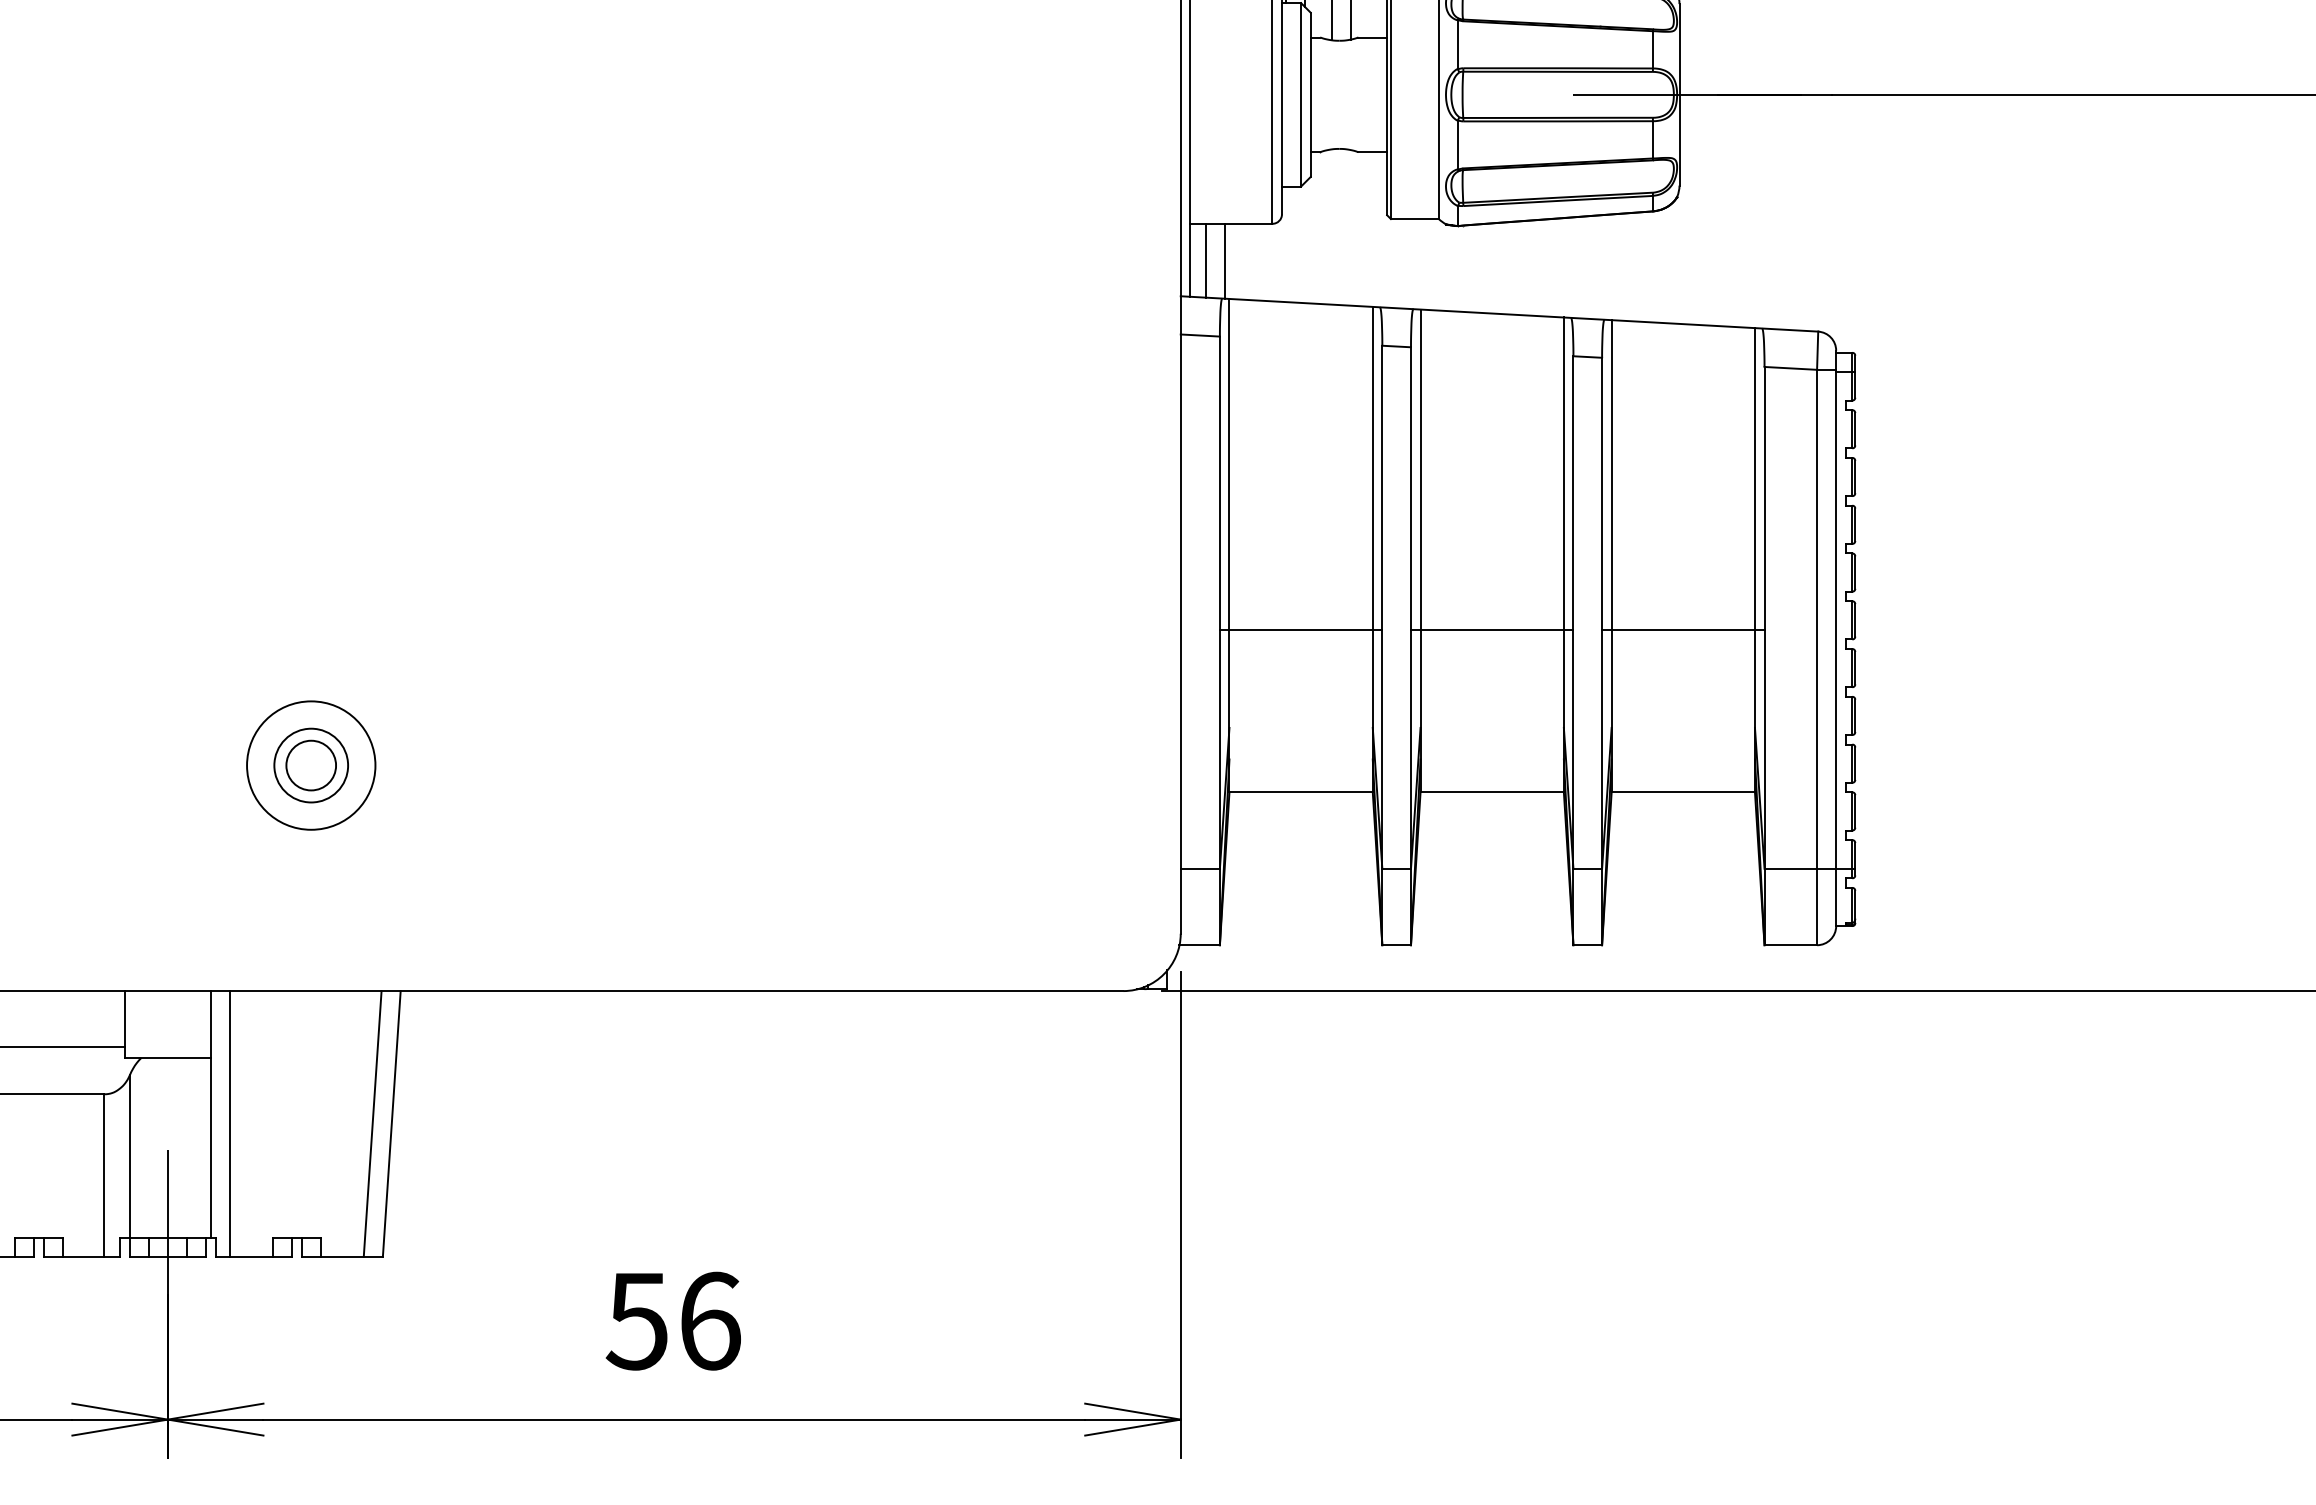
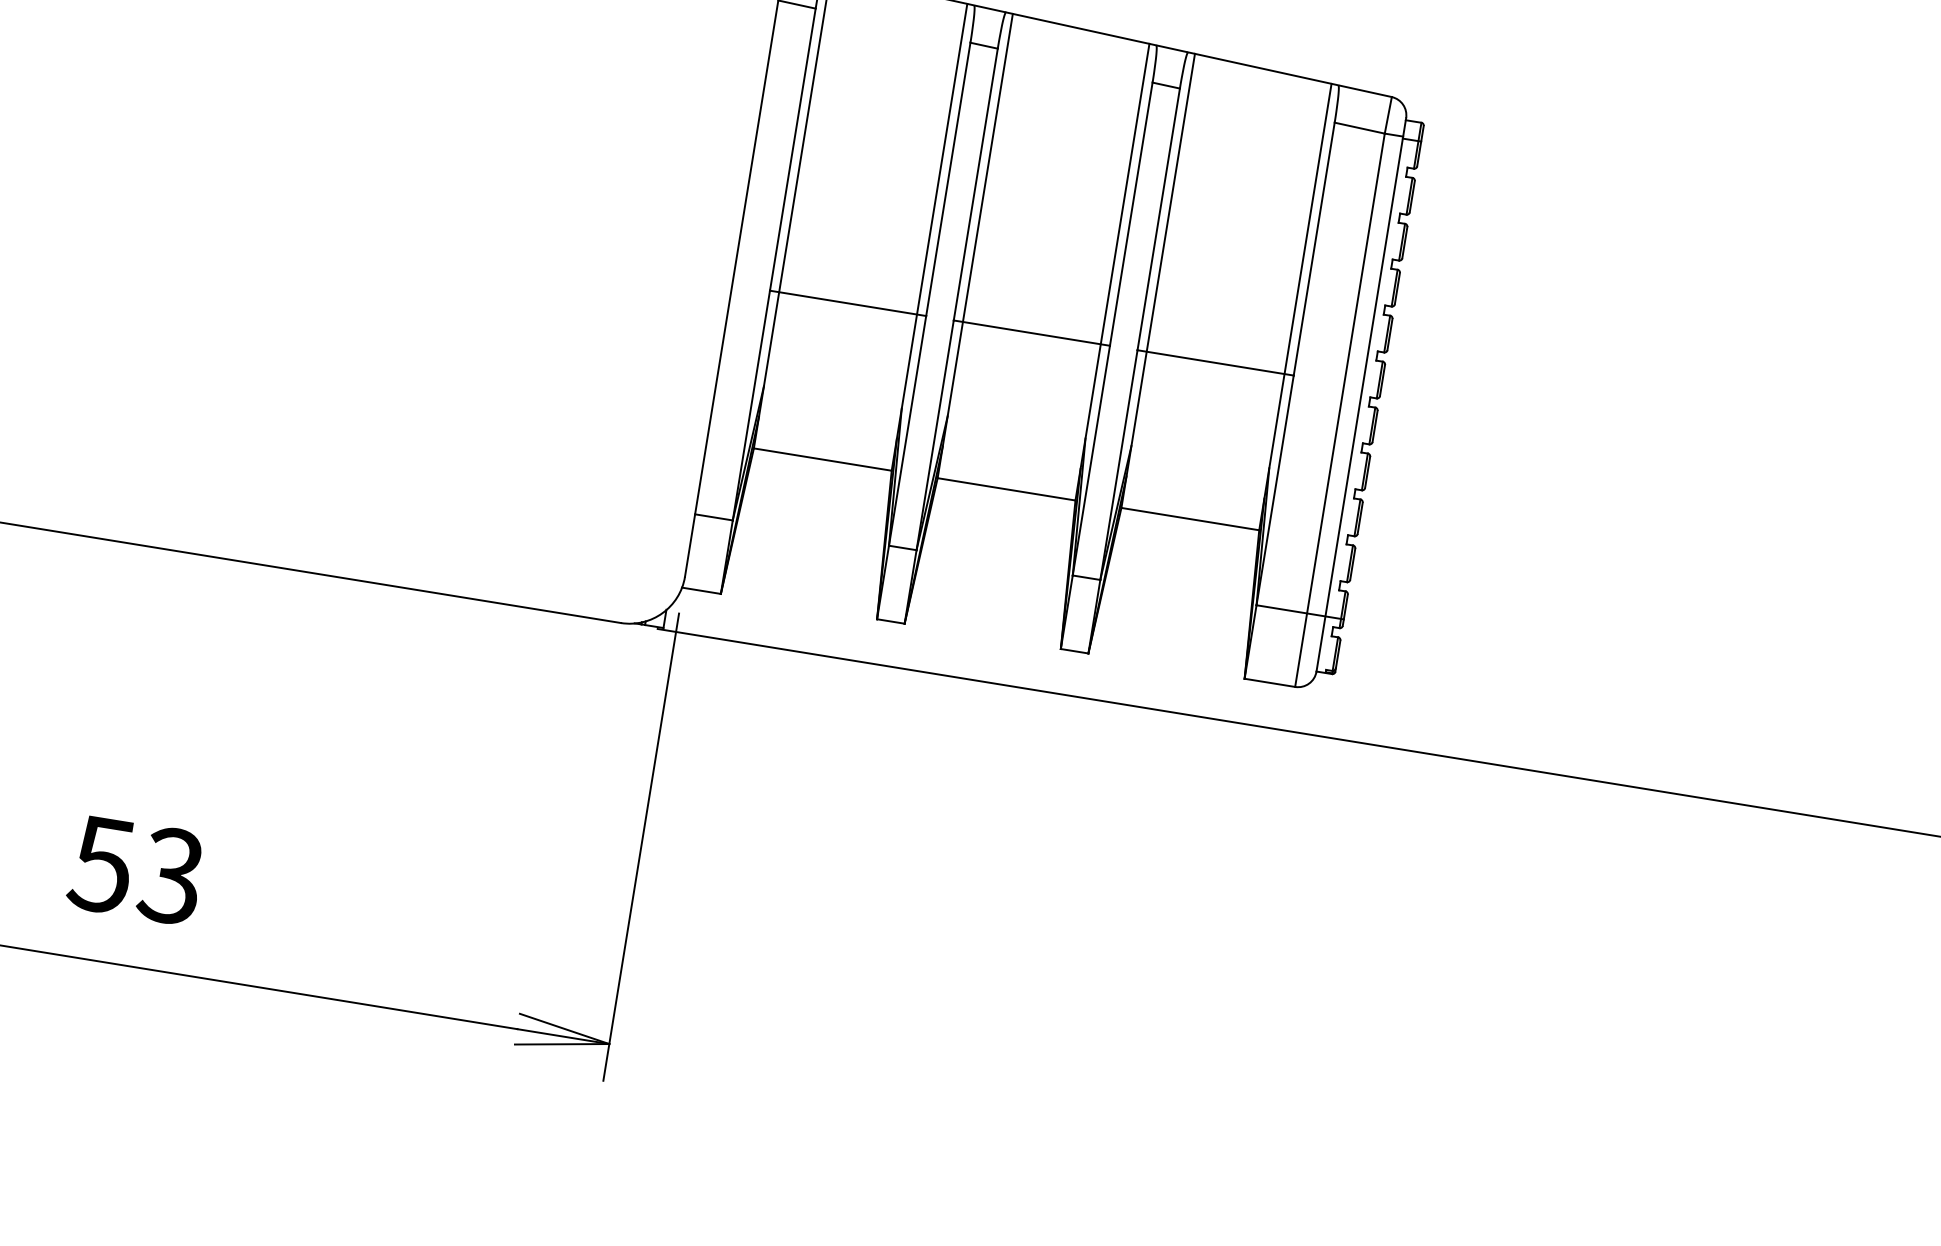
text: (709, 1320) -> (171, 875), 56 -> 53

